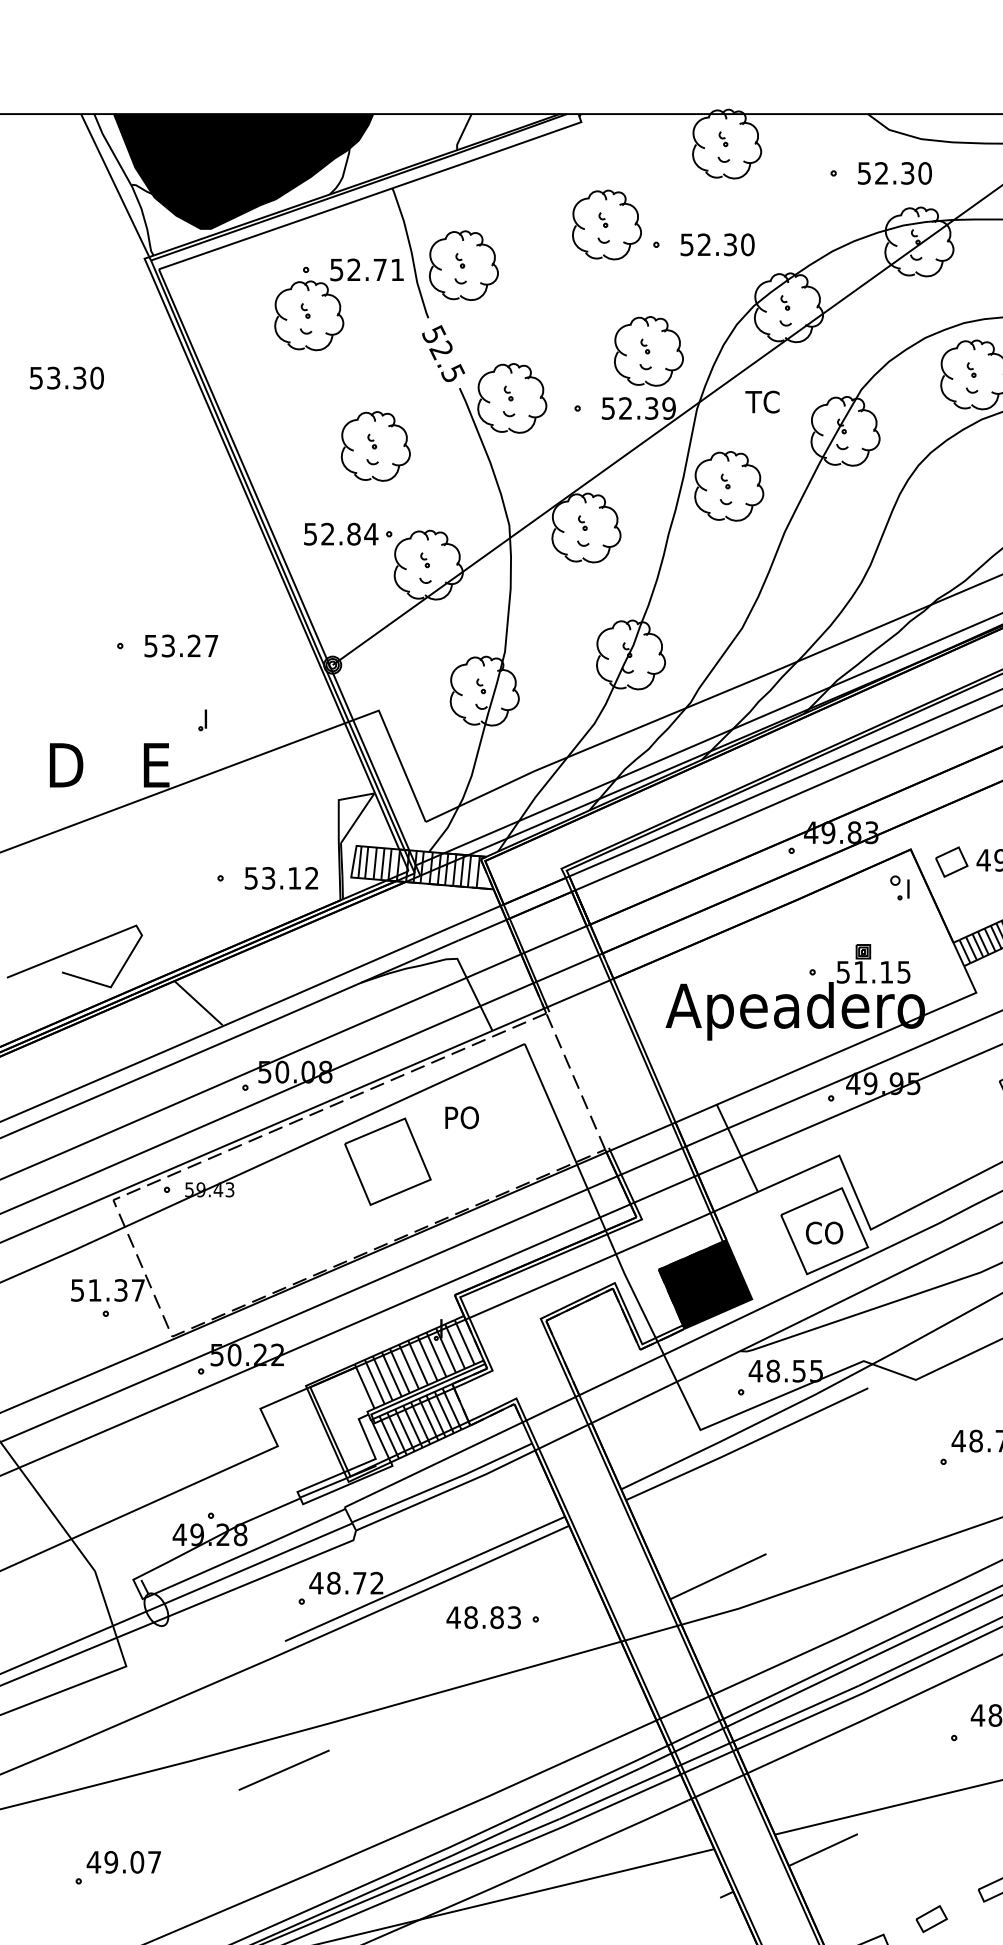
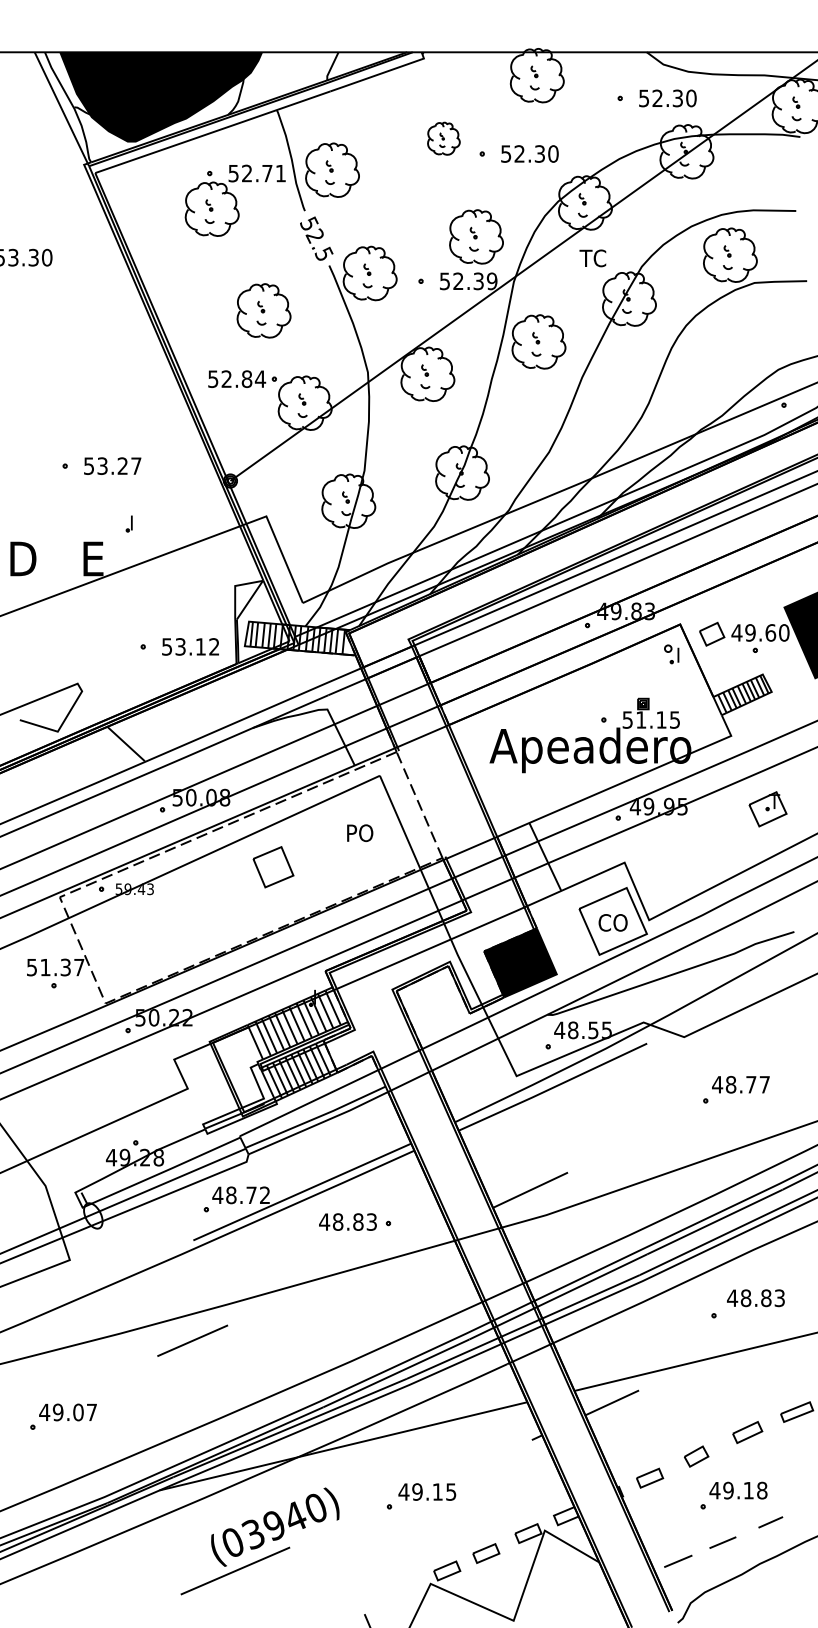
part: (606, 224) -> (443, 138), size x0.6
text: (762, 402) -> (592, 258), moved
text: (462, 1116) -> (360, 832), moved
part: (388, 1160) -> (273, 866), size x0.6

